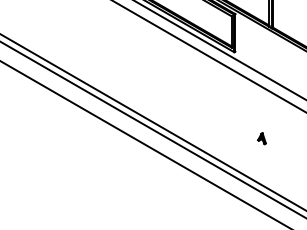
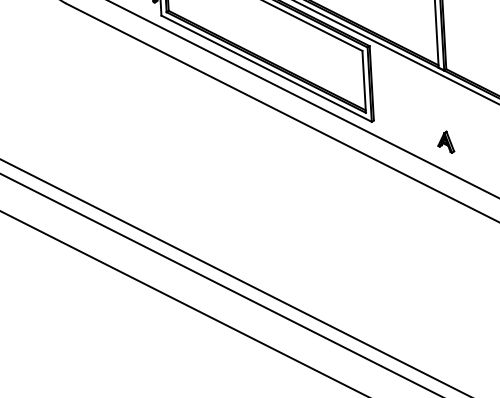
part: (261, 138) -> (444, 142), moved

